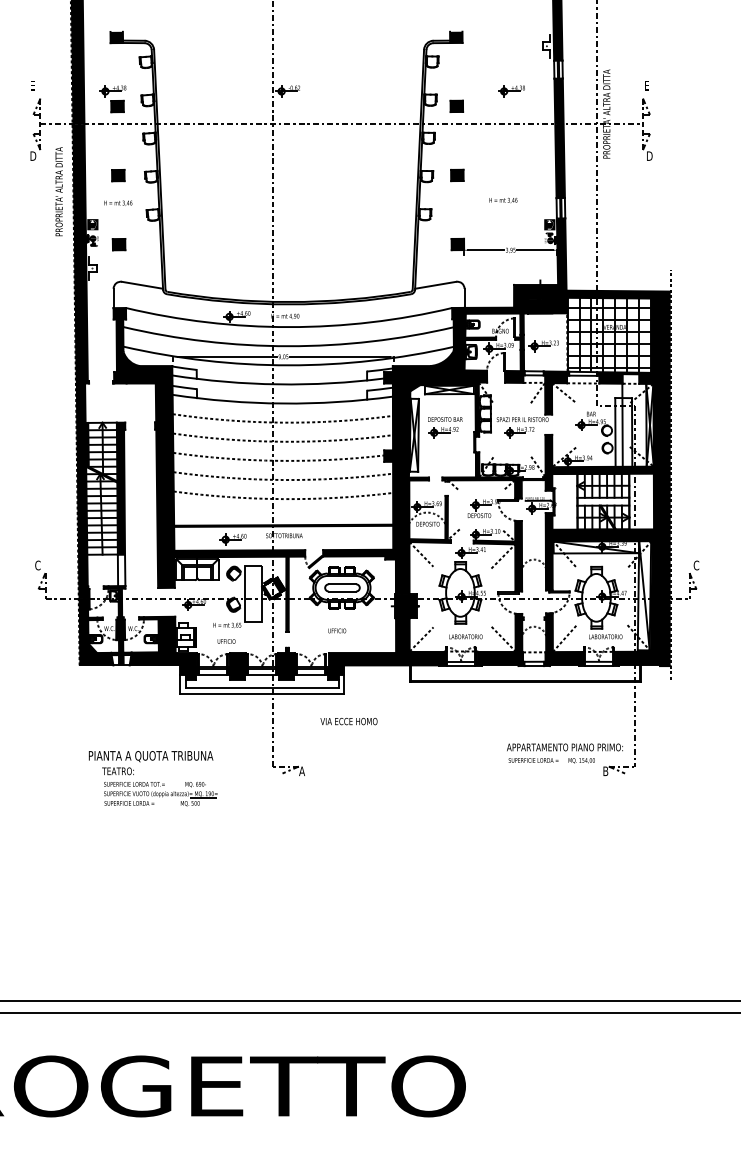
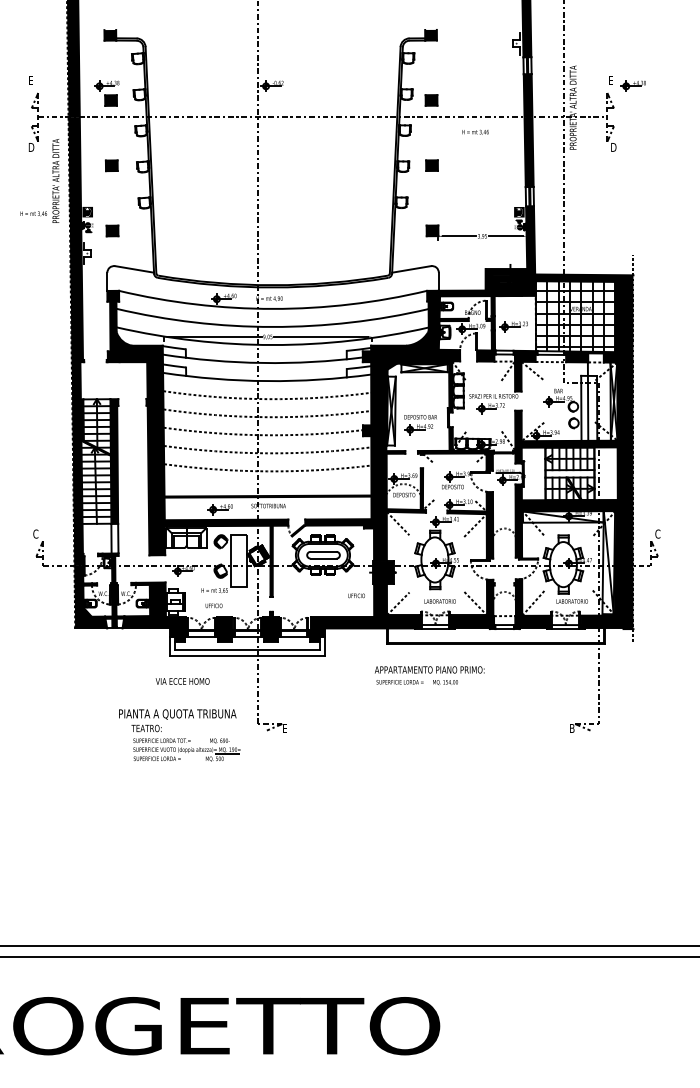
part: (510, 90) -> (632, 85), moved
text: (503, 199) -> (475, 131), moved
text: (118, 202) -> (33, 213), moved
part: (445, 428) -> (420, 425), moved
text: (337, 630) -> (356, 595), moved
text: (348, 721) -> (182, 681), moved
text: (564, 753) -> (429, 675), moved
text: (302, 771) -> (285, 728), A -> E
part: (152, 778) -> (179, 735), moved

